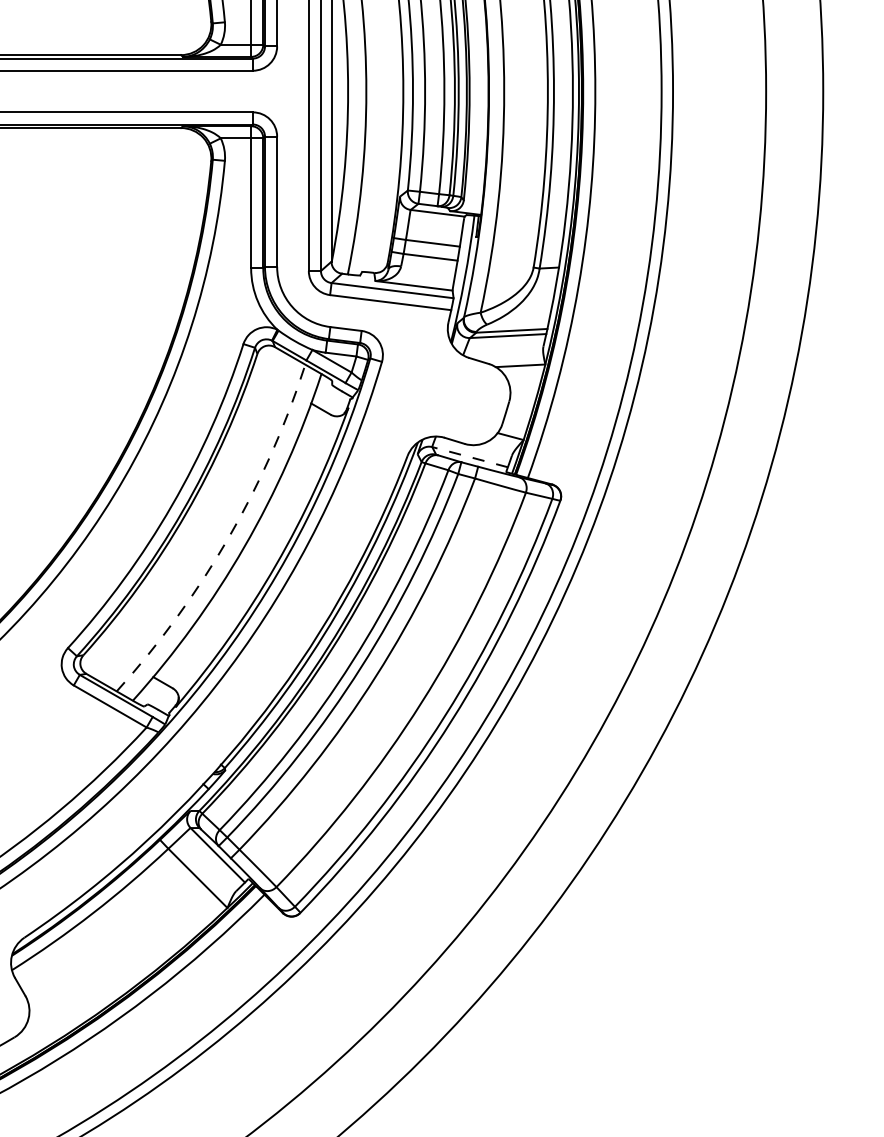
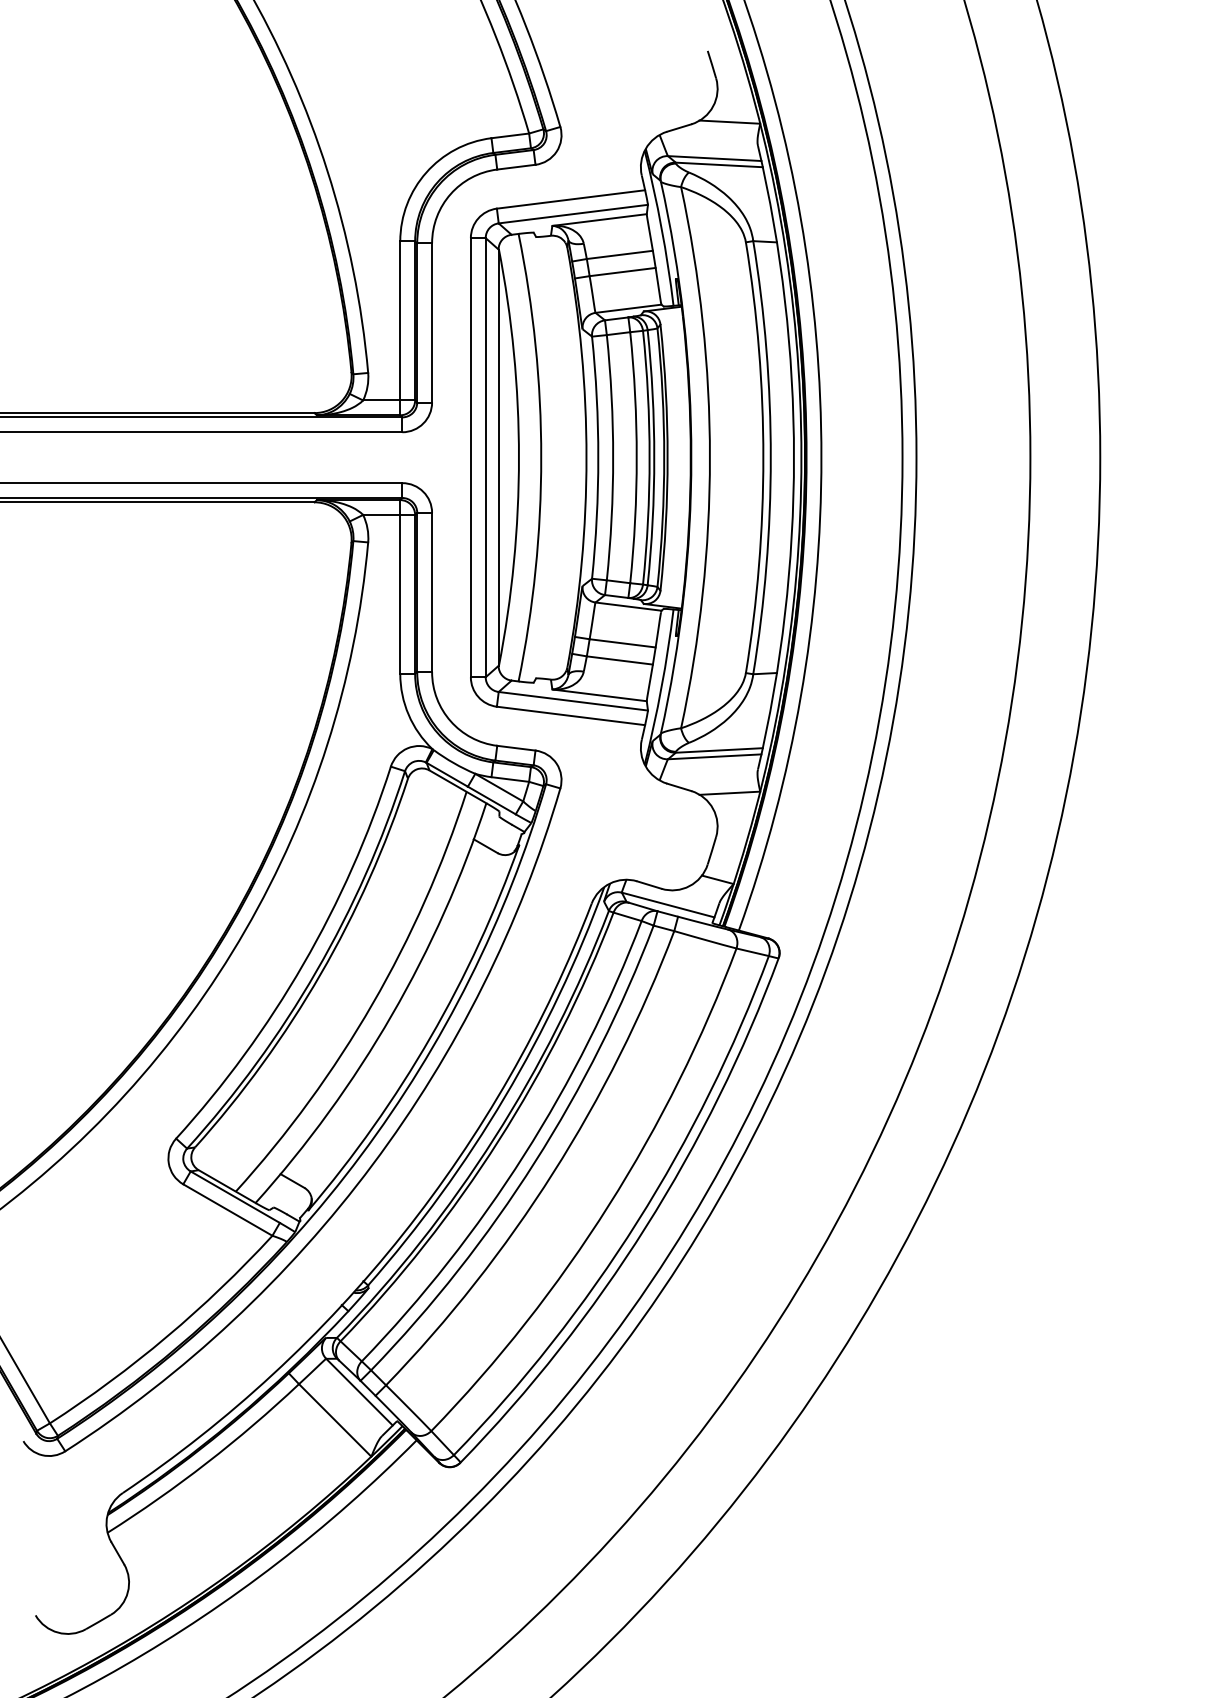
line: (470, 457) -> (668, 905), dashed -> solid
arc: (228, 538) -> (372, 1004), dashed -> solid

